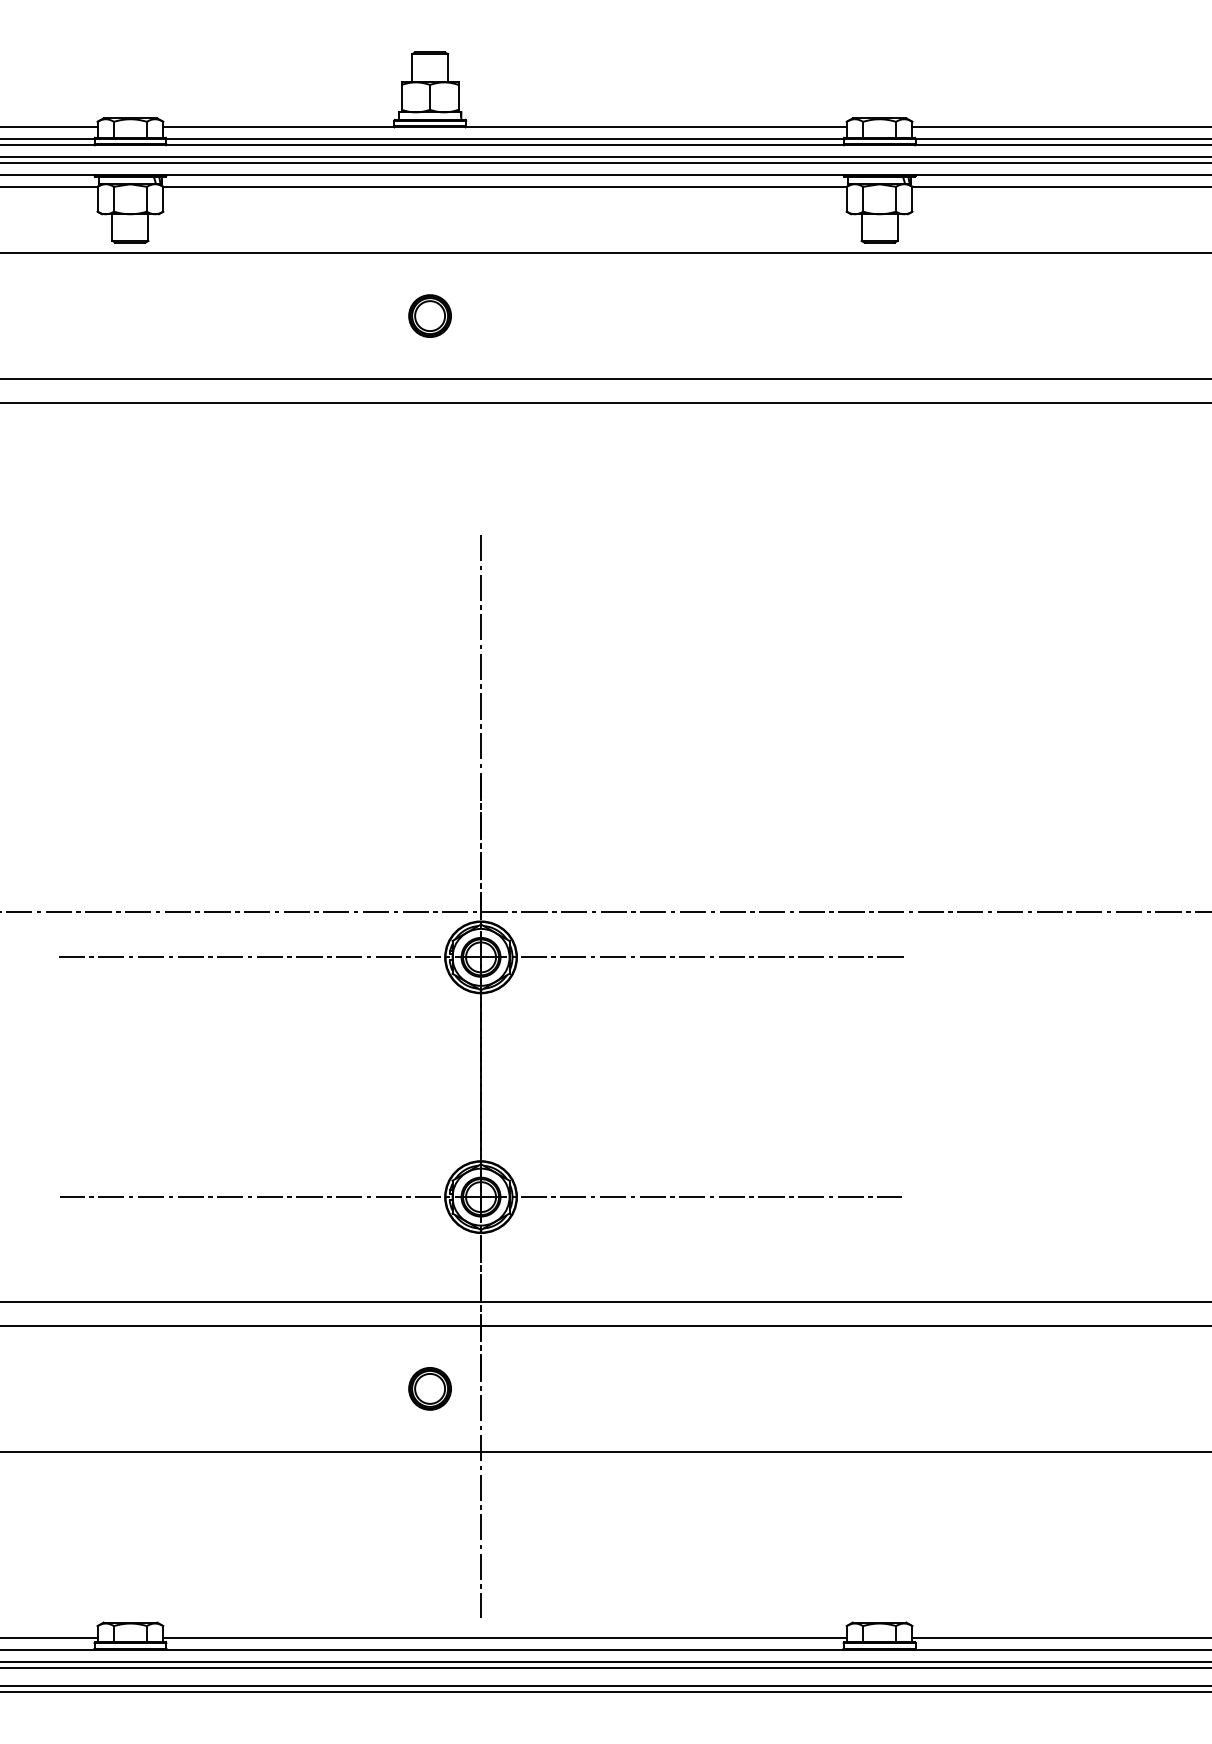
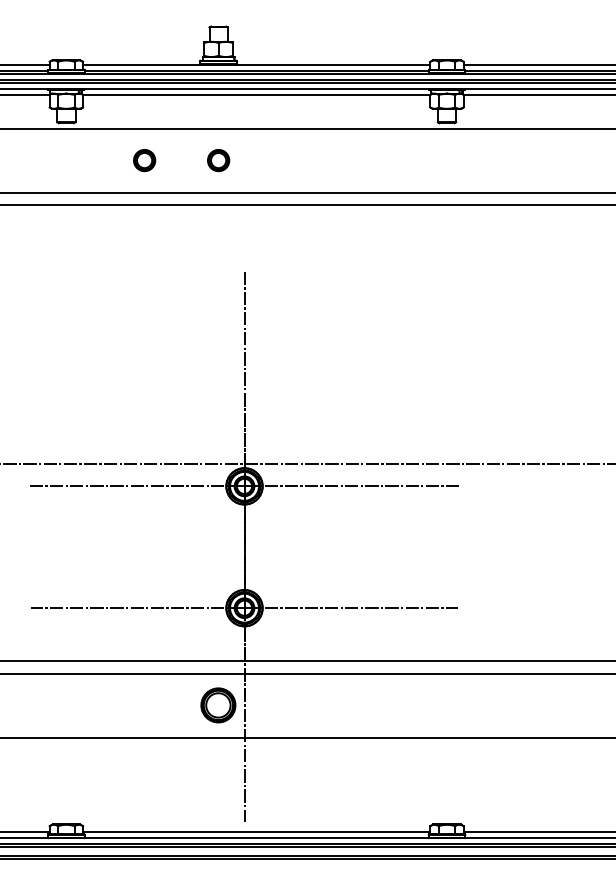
part: (284, 316) -> (144, 160), added
part: (429, 1388) -> (218, 705), size x1.6

